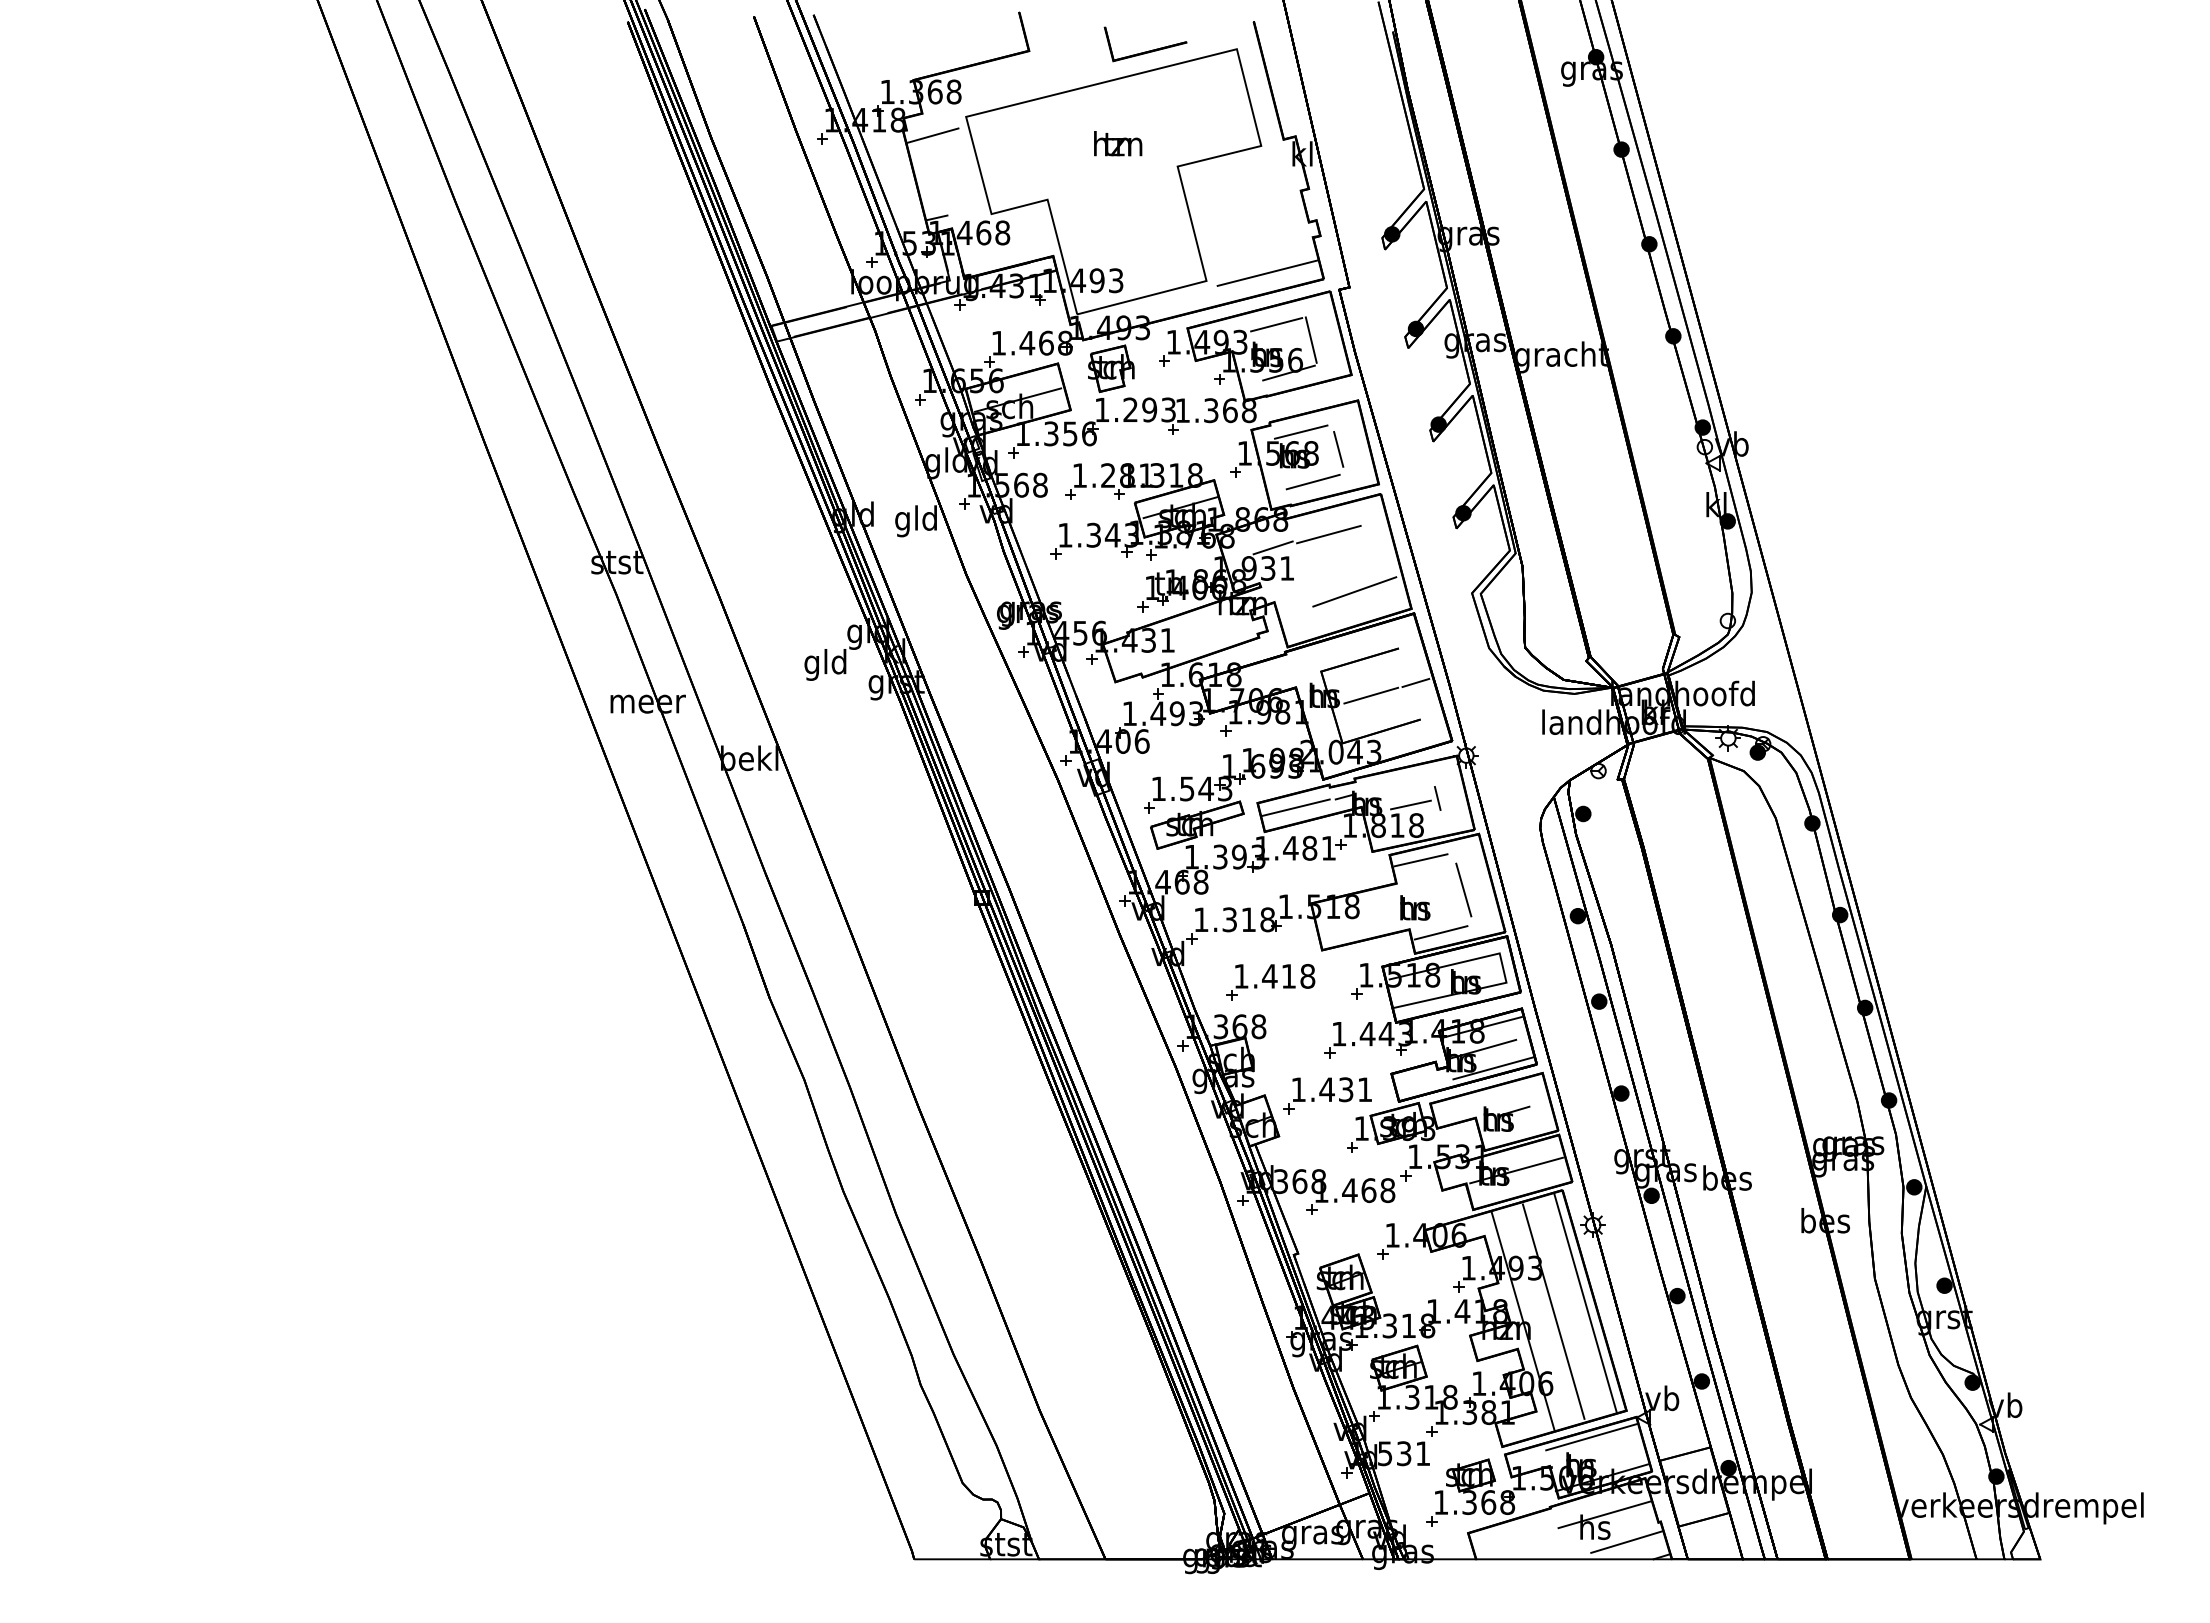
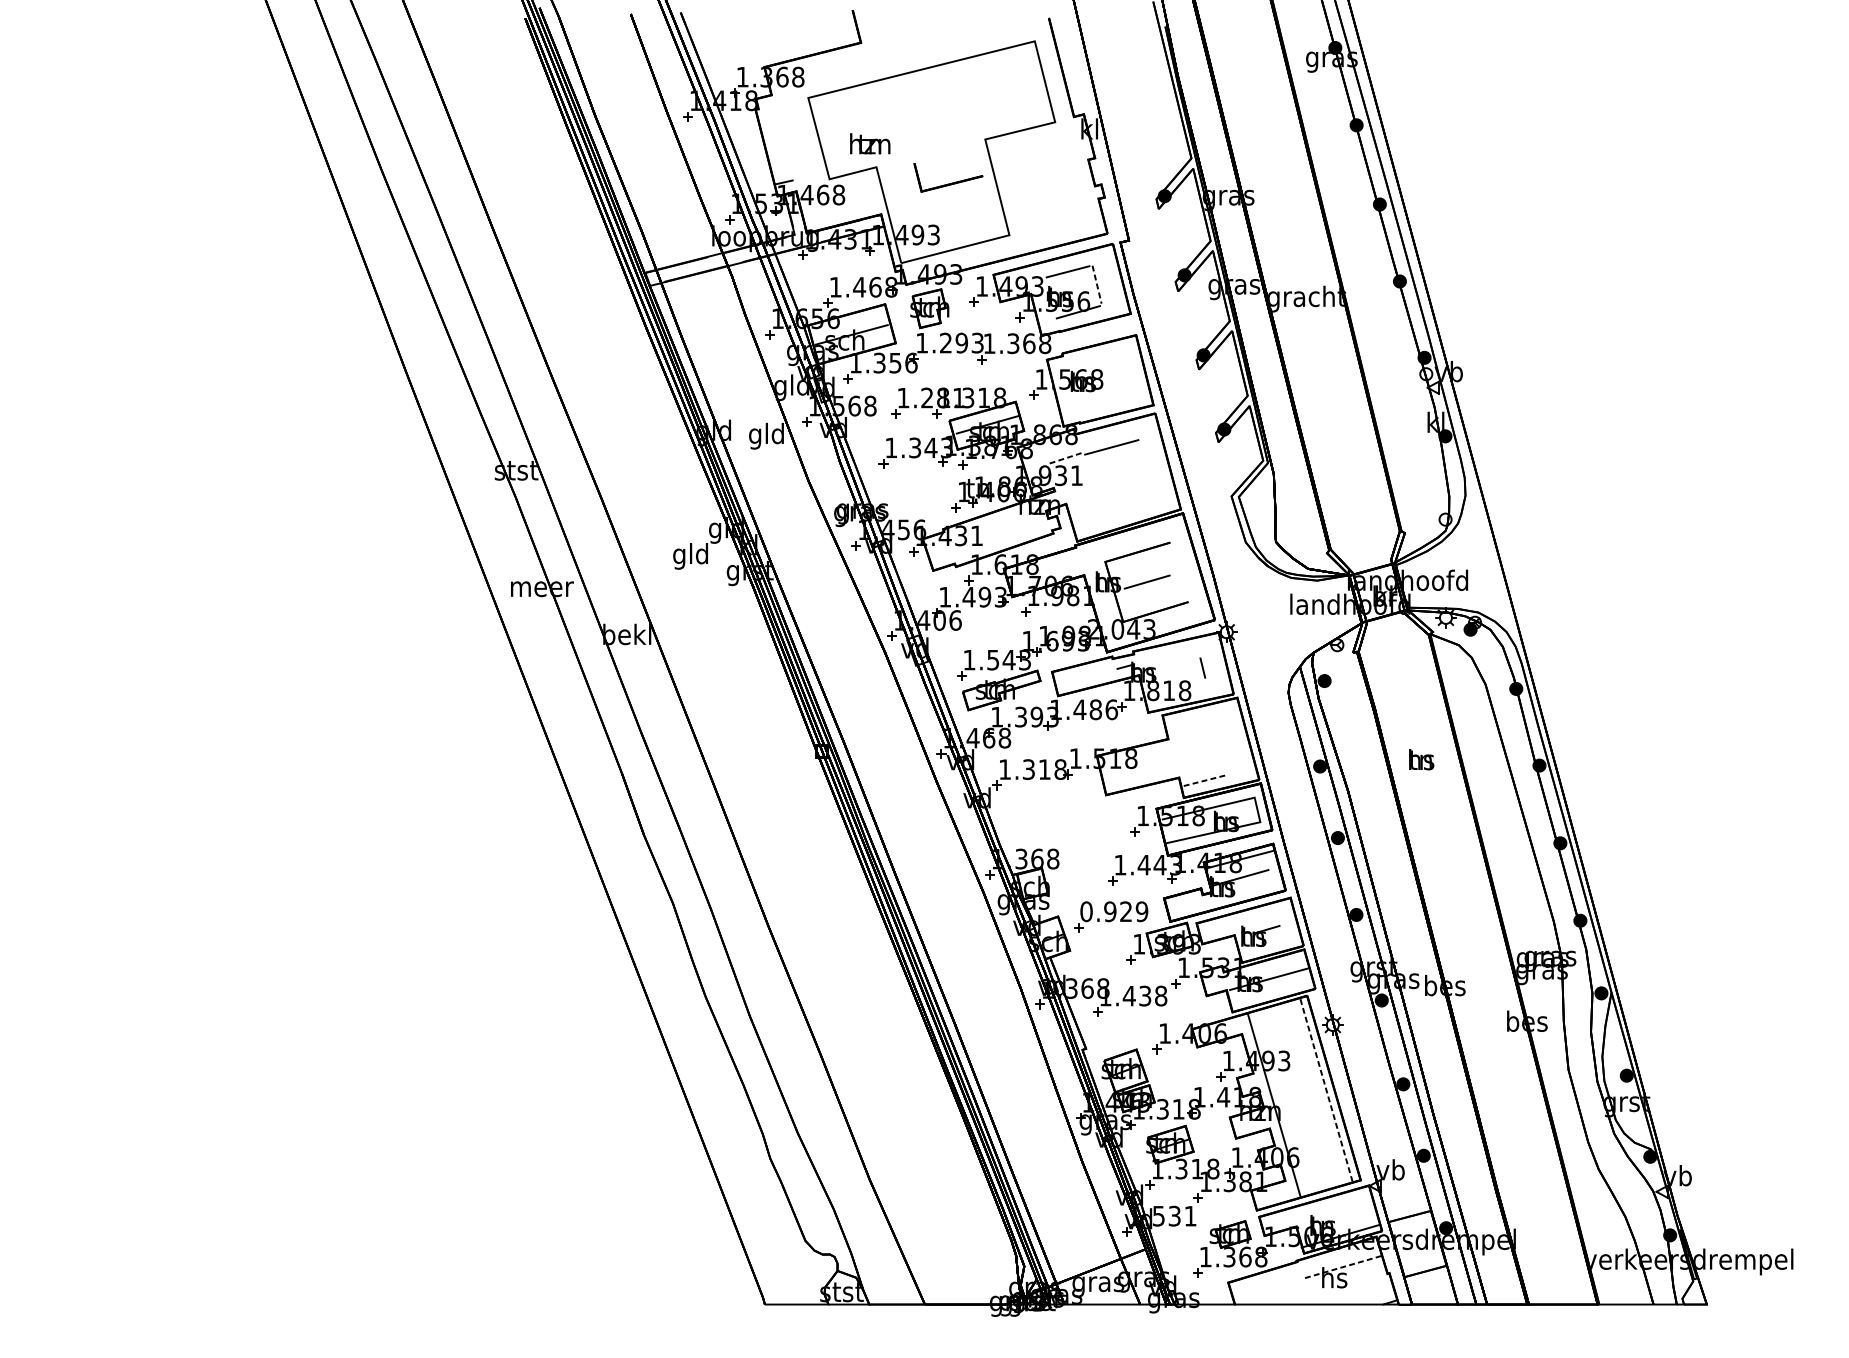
part: (1148, 50) -> (950, 182), moved
line: (932, 135) -> (780, 113), removed
text: (1118, 143) -> (870, 143), moved
line: (1267, 272) -> (1060, 228), removed
line: (1311, 340) -> (1097, 285), solid -> dashed
line: (1300, 431) -> (1088, 361), removed
line: (1338, 449) -> (1119, 376), removed
line: (1312, 482) -> (1098, 403), removed
line: (1273, 547) -> (1065, 458), solid -> dashed
line: (1354, 591) -> (1133, 494), removed
line: (1415, 682) -> (1184, 571), removed
line: (1410, 804) -> (1180, 673), removed
line: (1295, 807) -> (1083, 675), removed
text: (1328, 847) -> (1111, 709), 1.481 -> 1.486
line: (1420, 860) -> (1188, 719), removed
line: (1463, 889) -> (1224, 744), removed
text: (1415, 907) -> (1421, 759), moved
line: (1441, 932) -> (1205, 780), solid -> dashed
part: (1270, 982) -> (1062, 822), removed
line: (1493, 1068) -> (1249, 893), removed
text: (1331, 1089) -> (1113, 911), 1.431 -> 0.929
text: (1368, 1190) -> (1144, 996), 1.468 -> 1.438
line: (1585, 1303) -> (1326, 1090), solid -> dashed
line: (1553, 1311) -> (1299, 1097), removed
line: (1591, 1436) -> (1331, 1201), removed
line: (1604, 1514) -> (1342, 1267), solid -> dashed
line: (1626, 1541) -> (1360, 1289), removed

